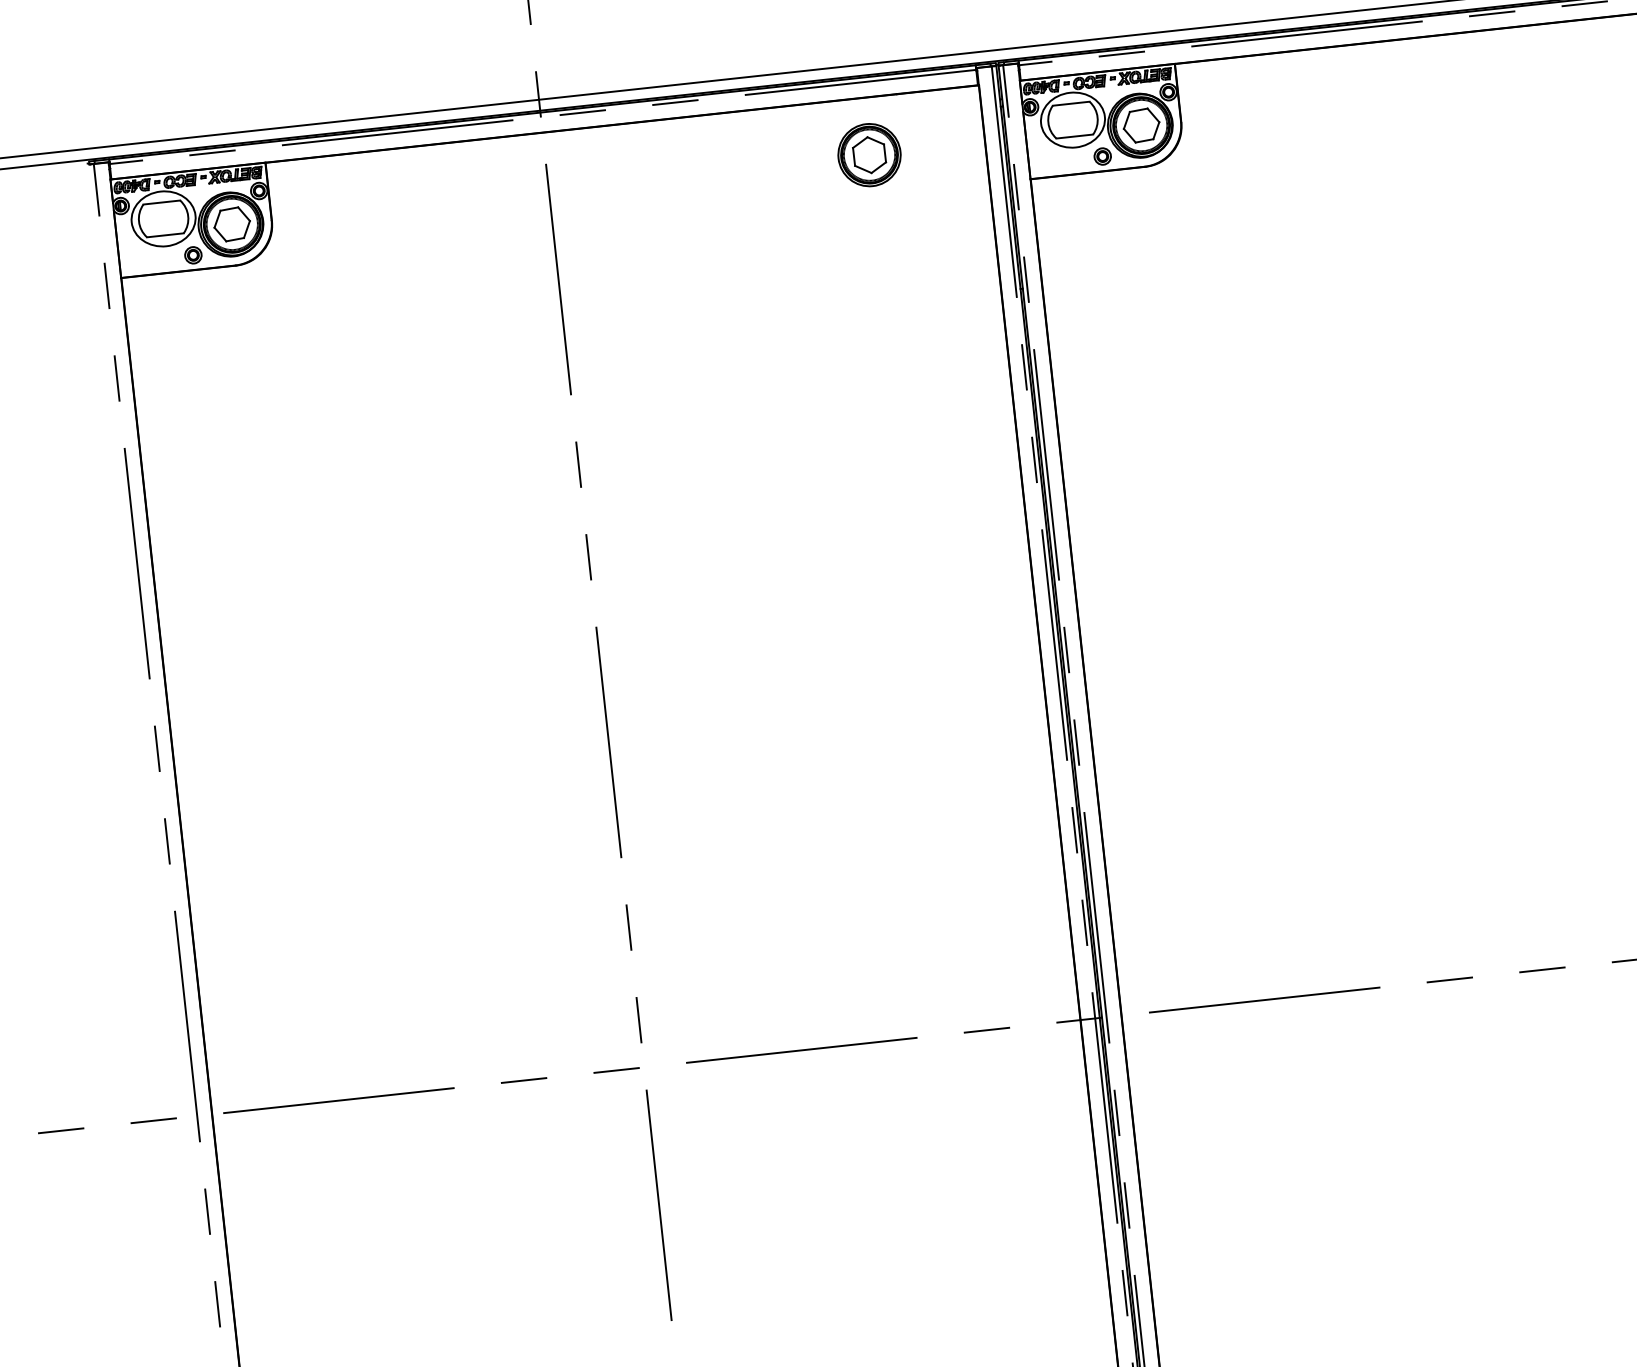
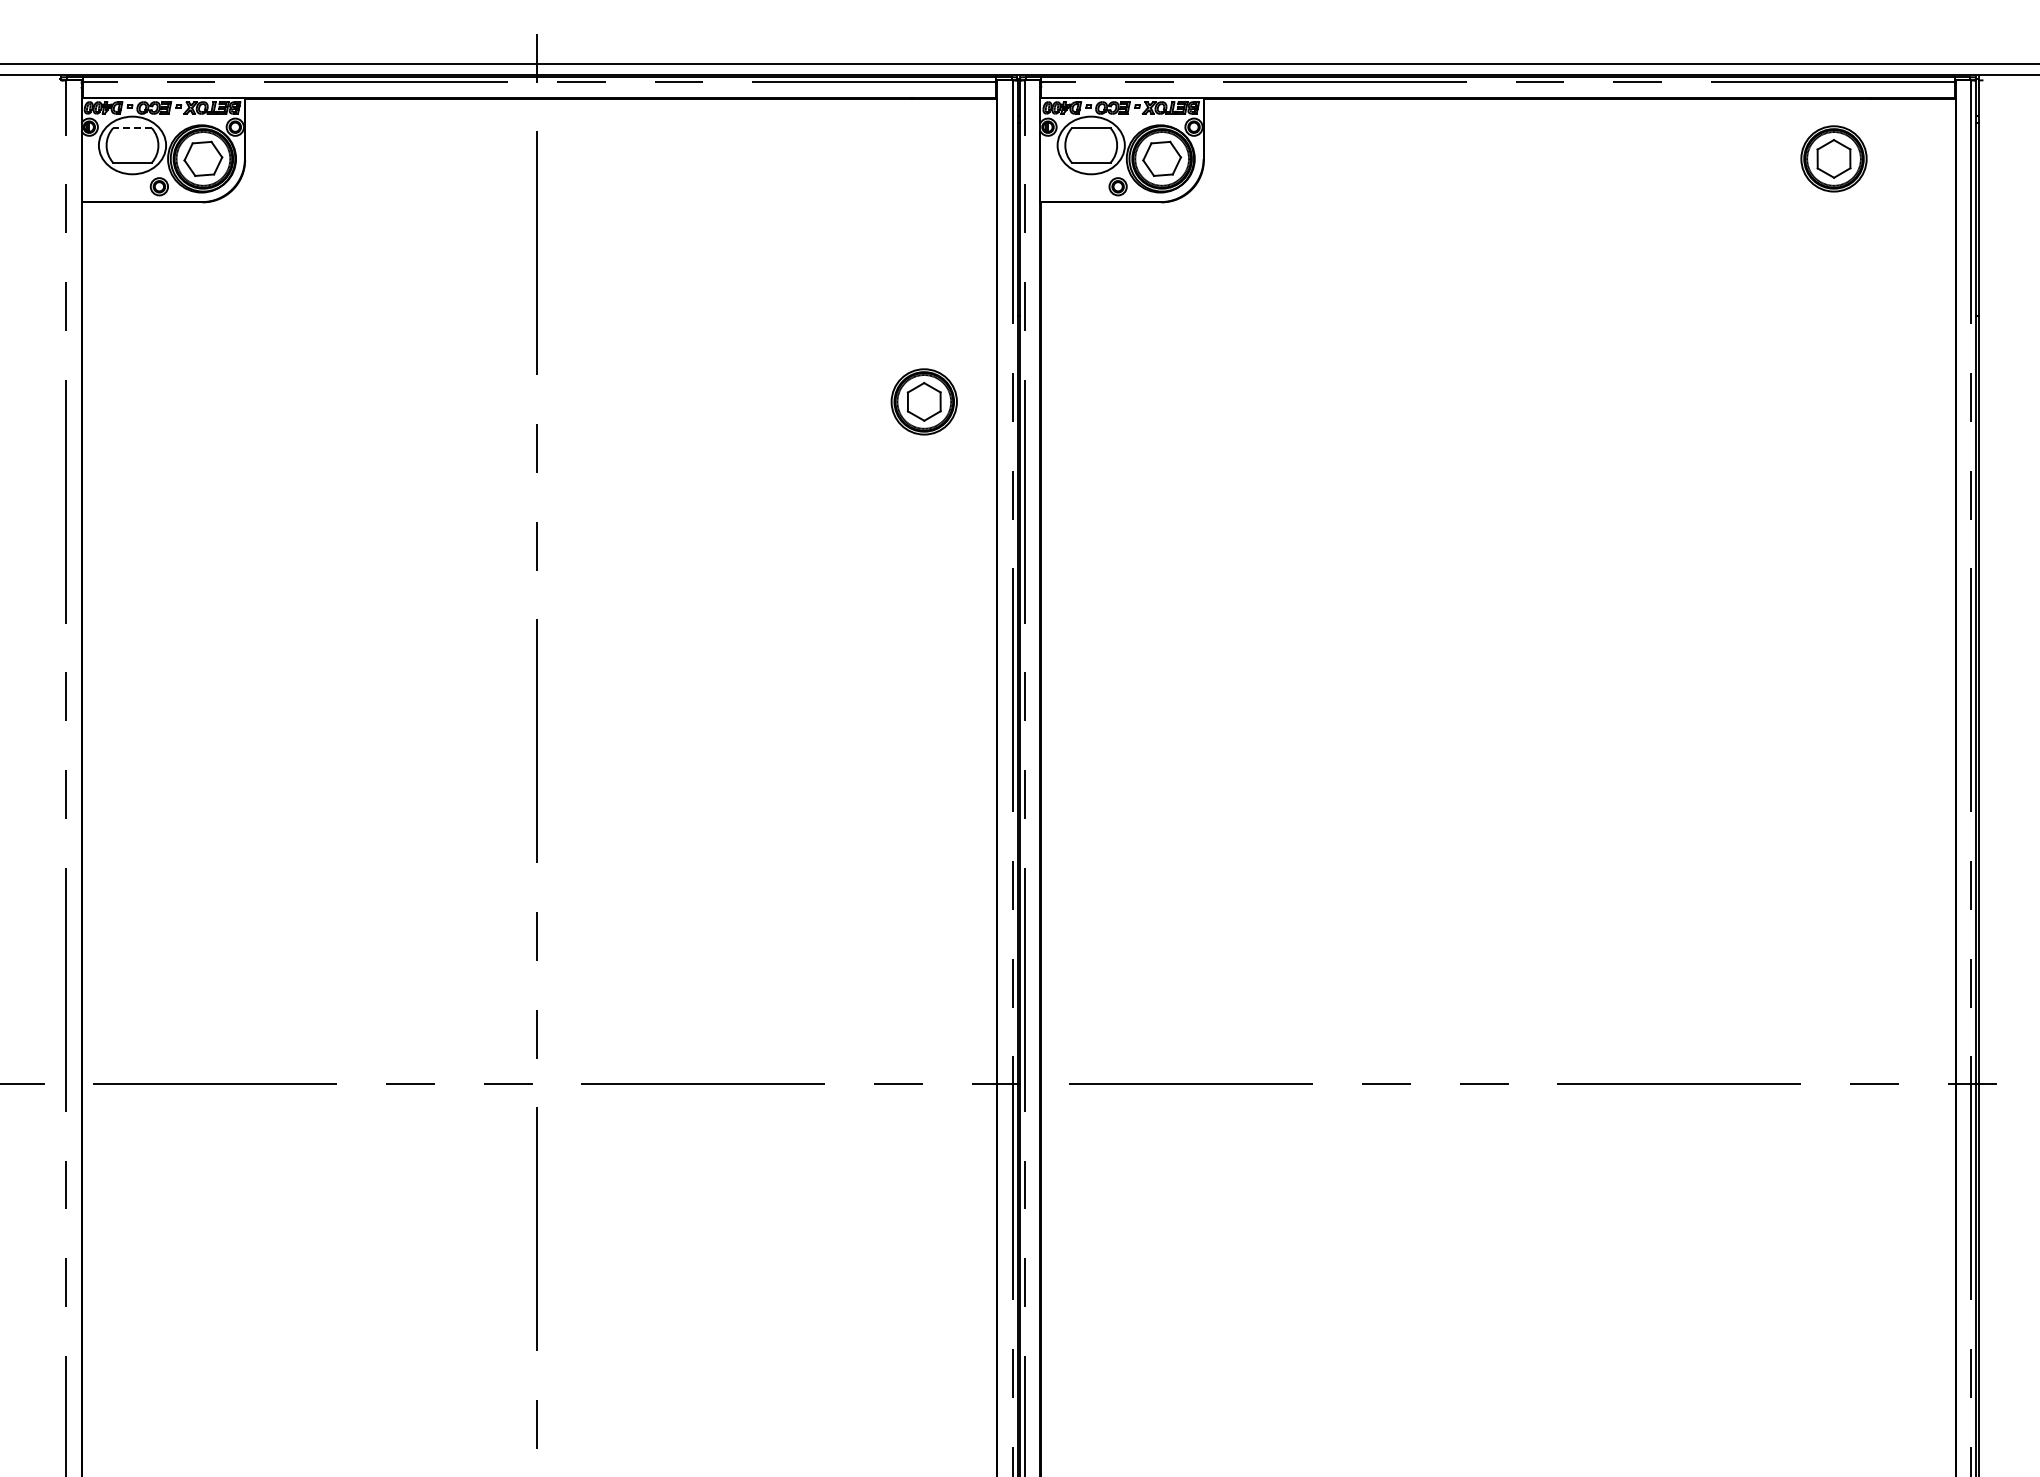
part: (868, 154) -> (923, 401), moved
line: (161, 202) -> (132, 128), solid -> dashed

